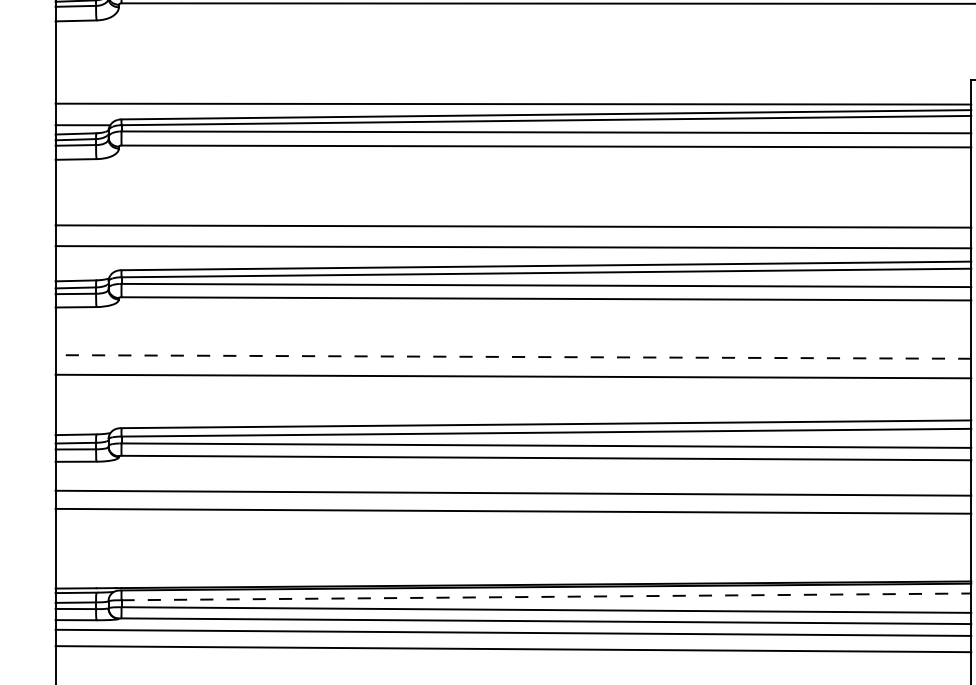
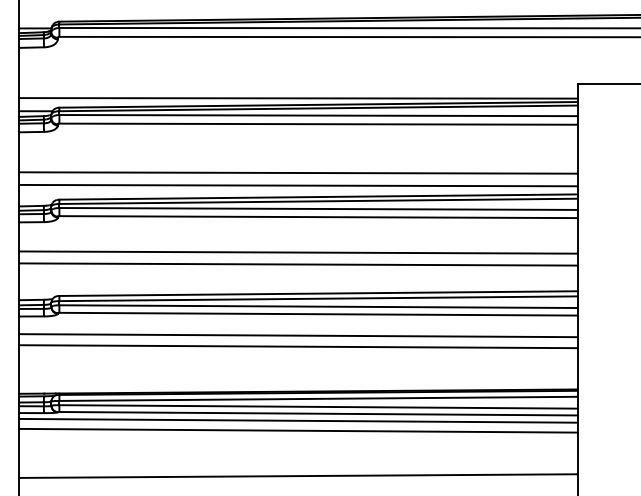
line: (511, 356) -> (297, 252), dashed -> solid
line: (547, 596) -> (319, 398), dashed -> solid

